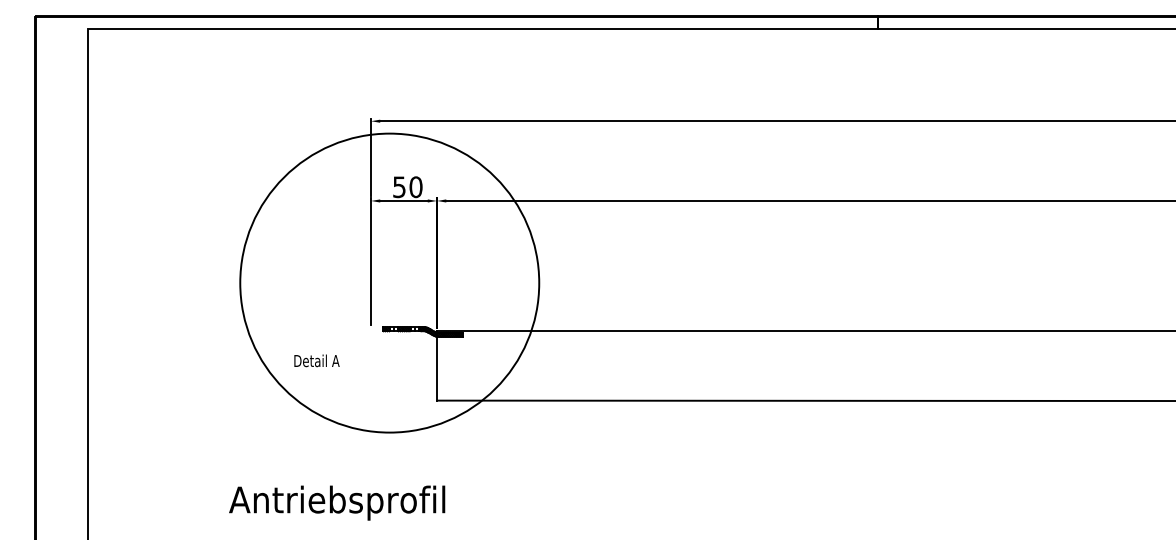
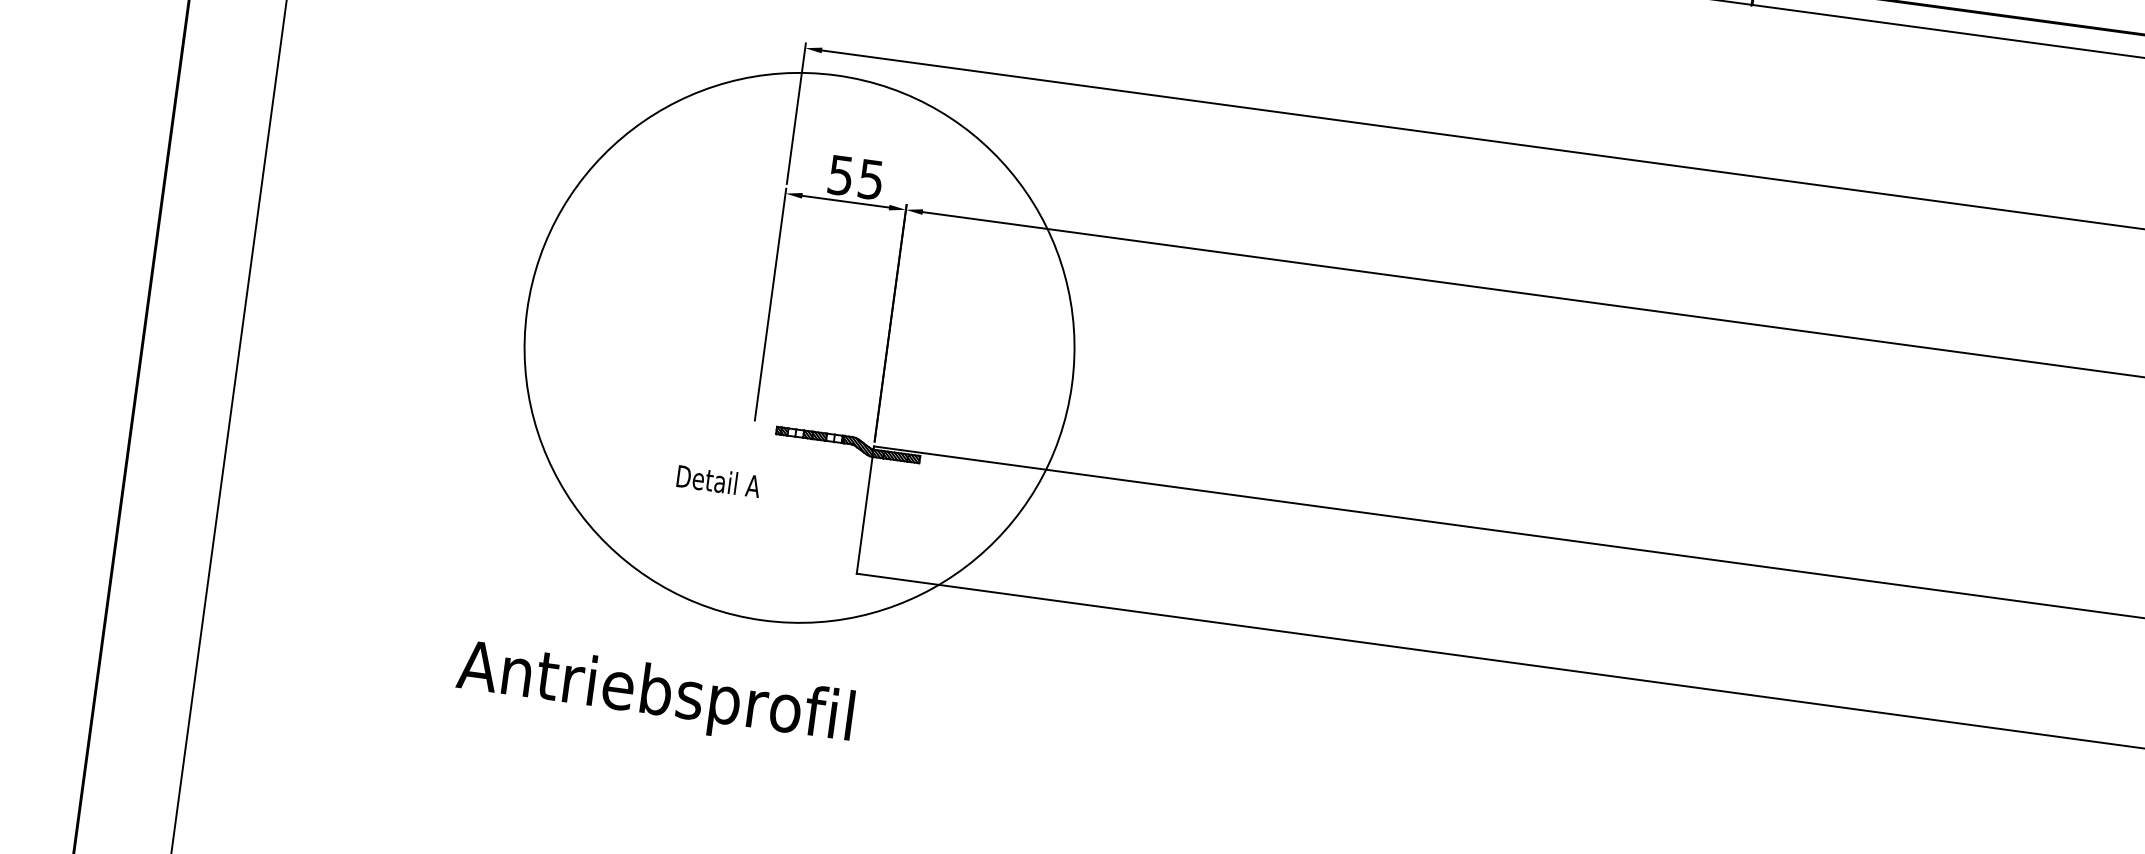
text: (415, 187) -> (870, 179), 50 -> 55
text: (316, 360) -> (718, 480), moved
text: (337, 502) -> (655, 694), moved

